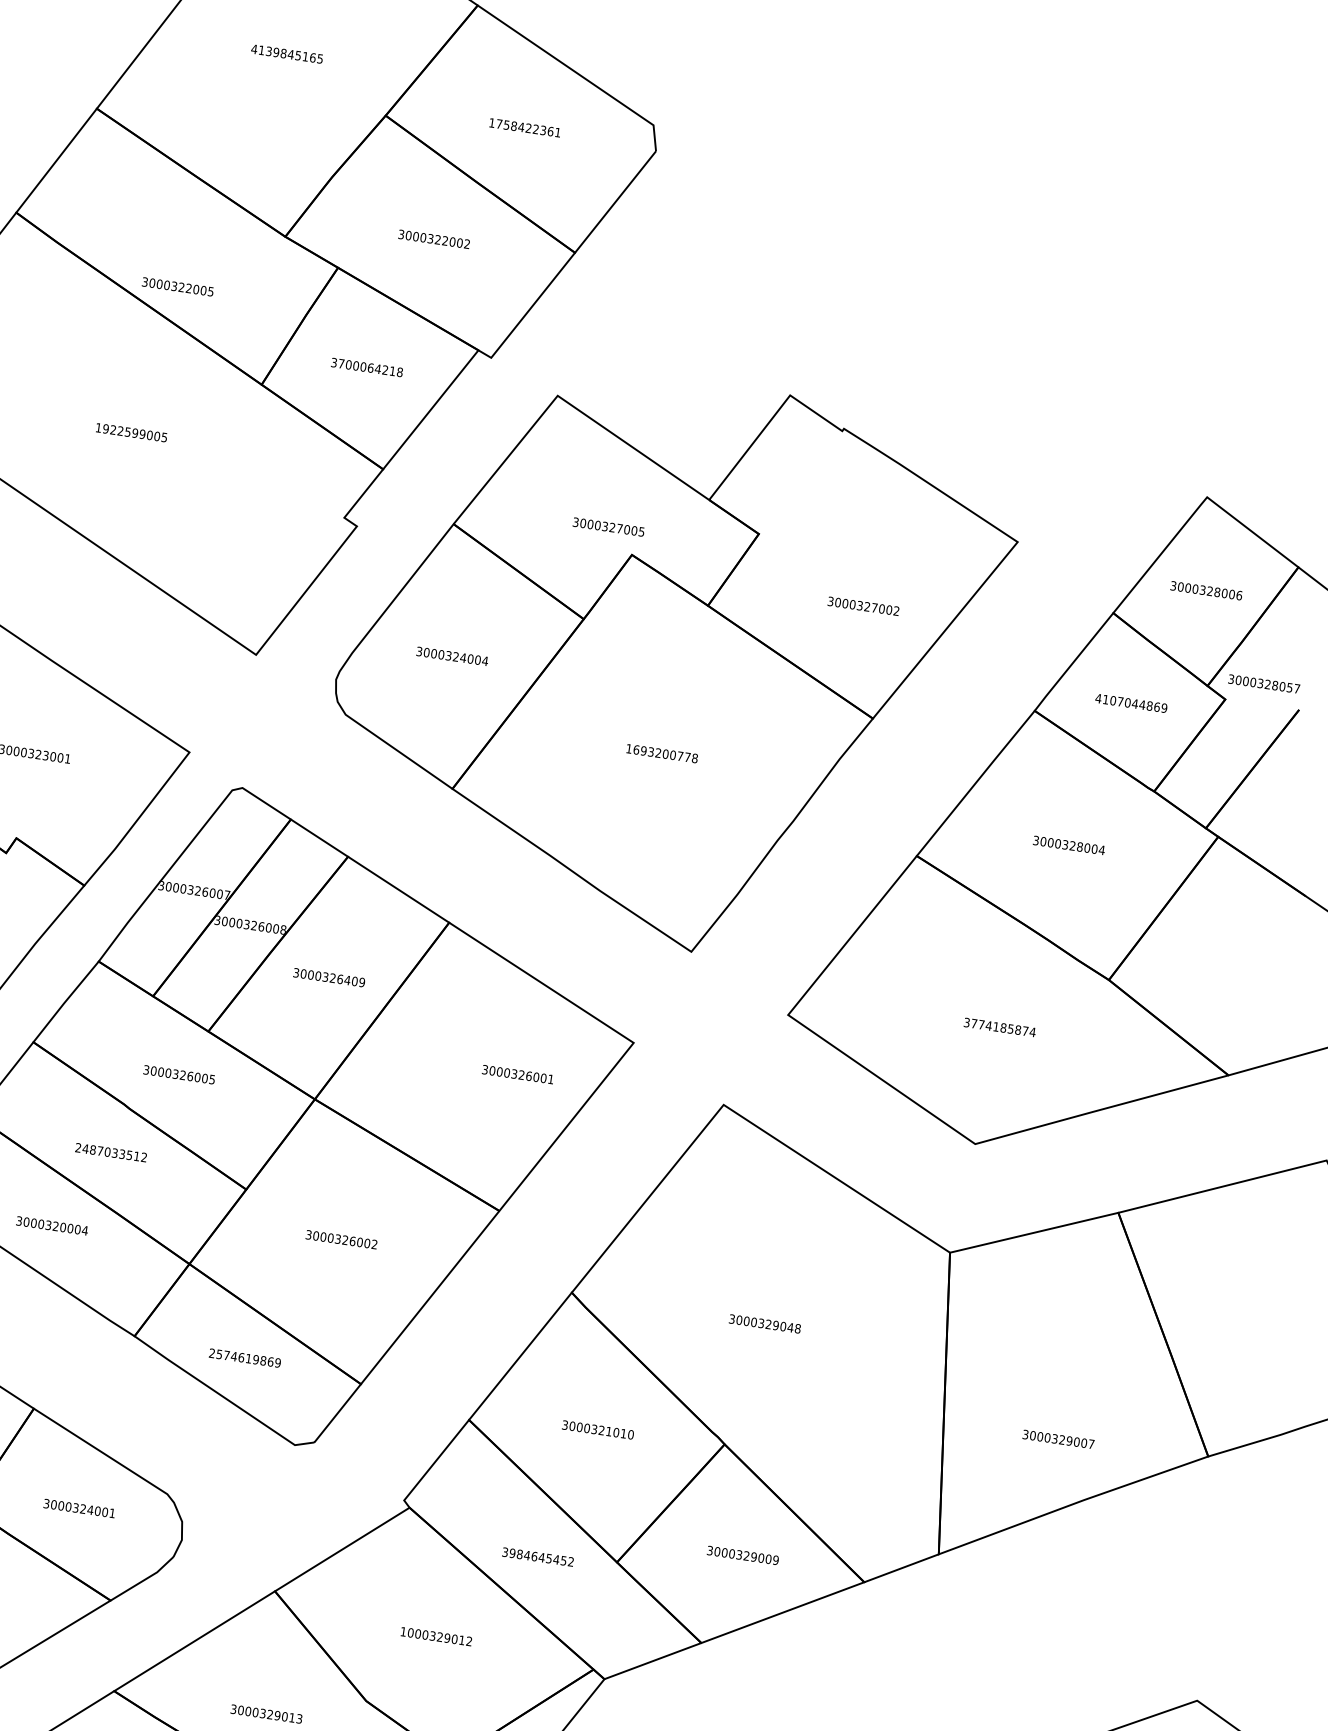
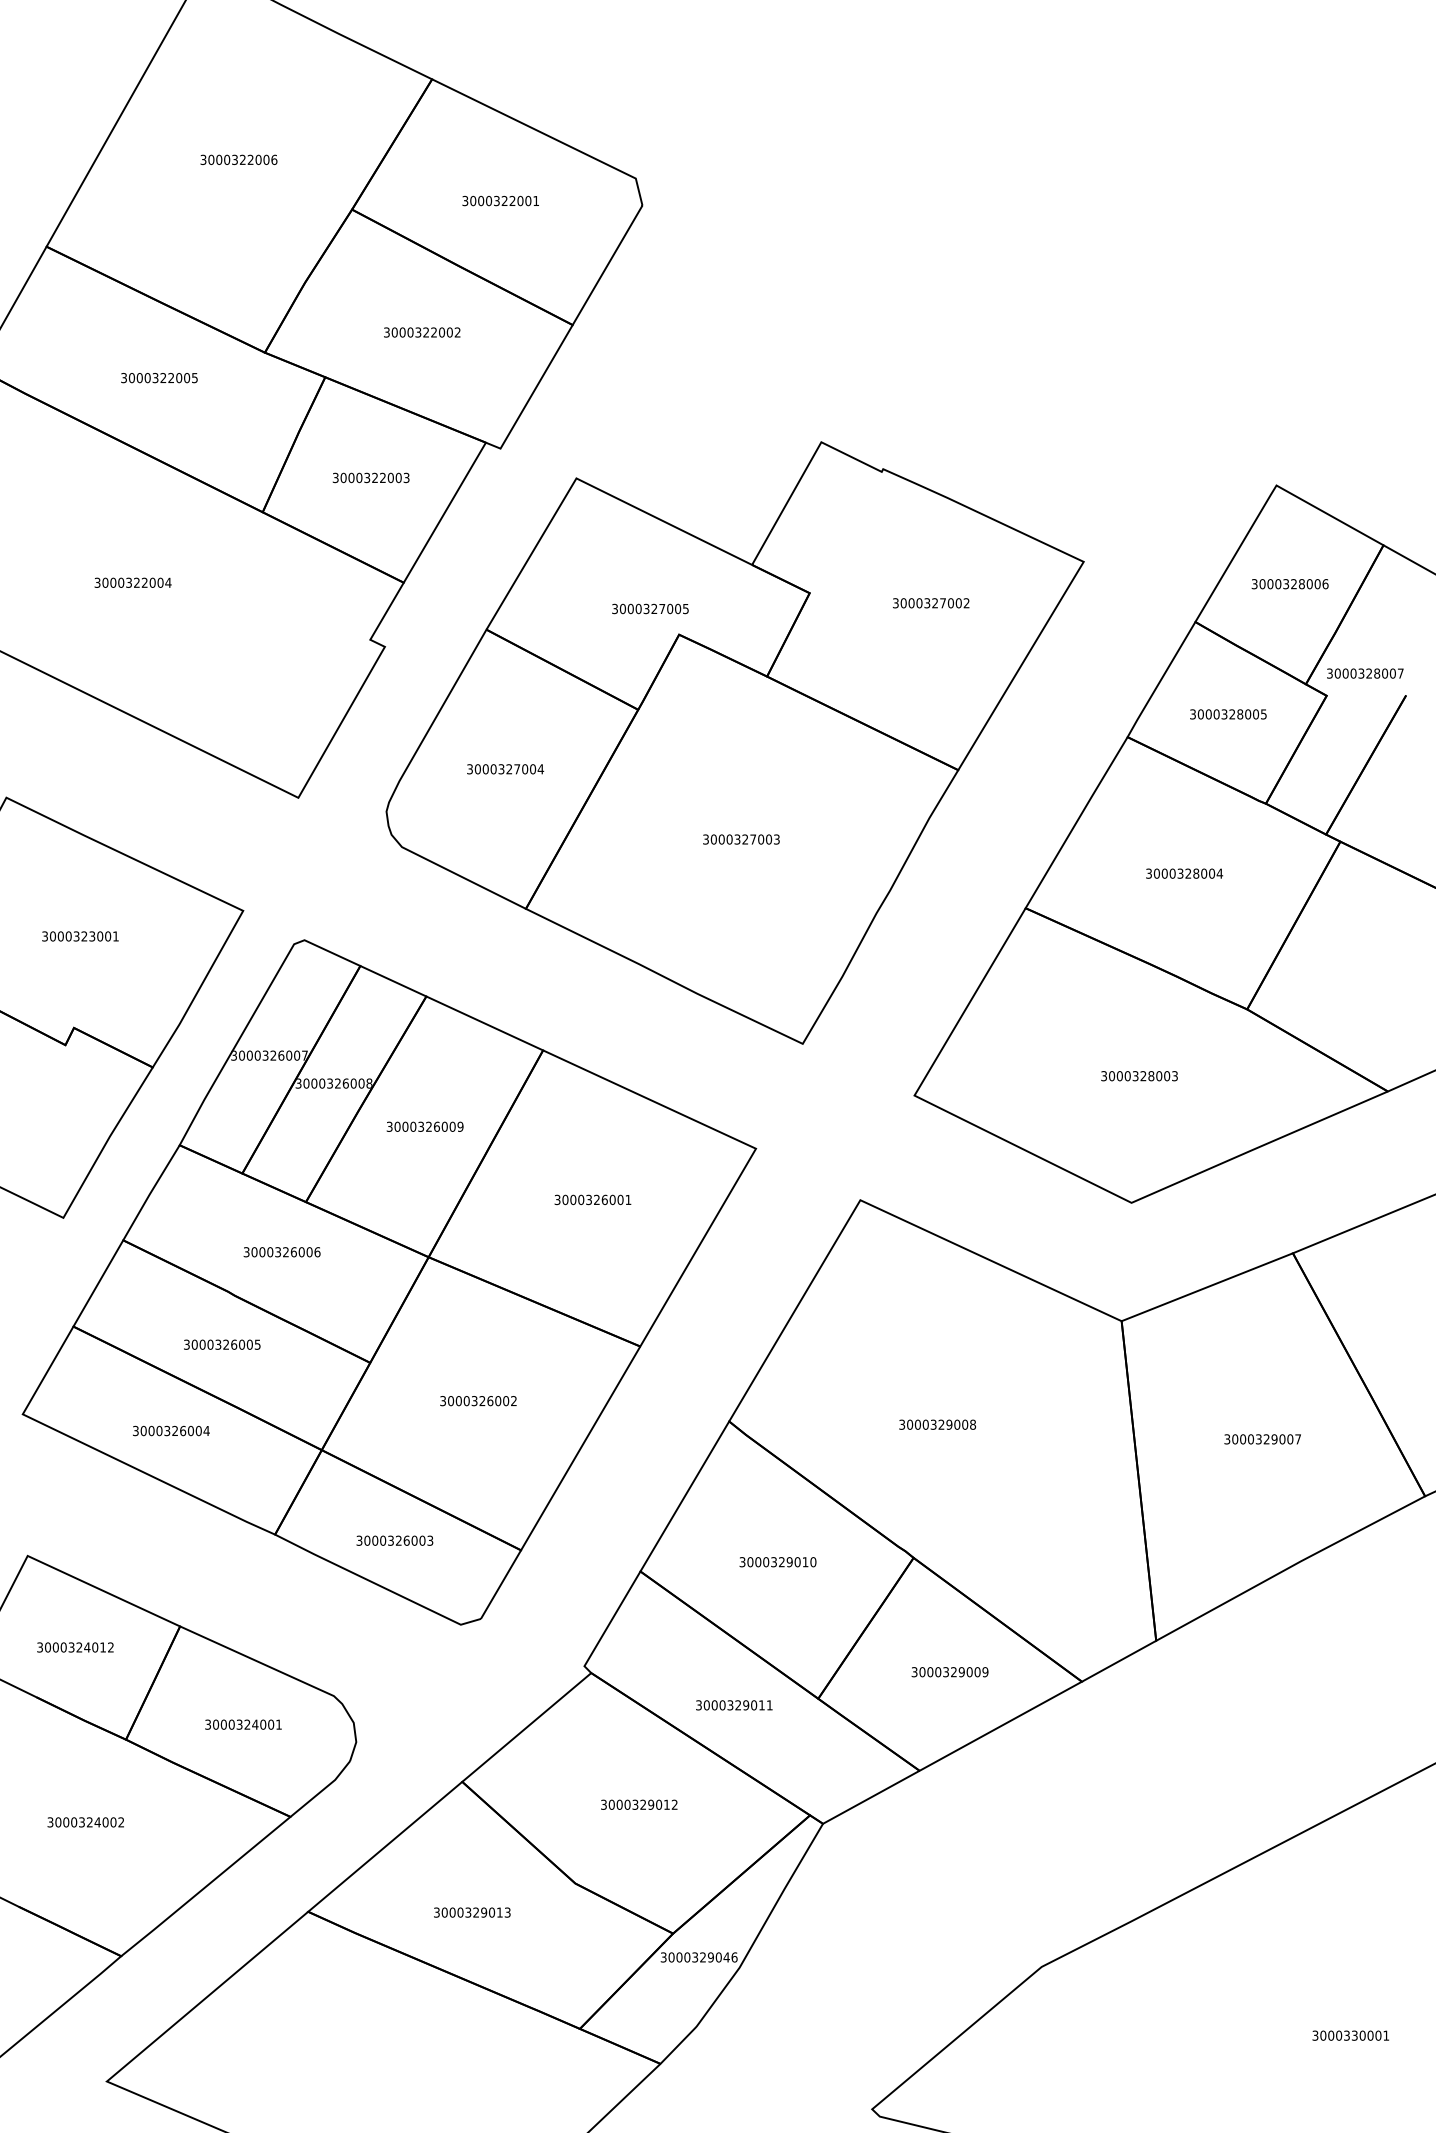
text: (286, 53) -> (238, 159), 4139845165 -> 3000322006
text: (521, 126) -> (496, 200), 1758422361 -> 3000322001
text: (177, 287) -> (159, 378), moved
text: (370, 367) -> (374, 477), 3700064218 -> 3000322003
text: (131, 432) -> (132, 582), 1922599005 -> 3000322004
text: (863, 606) -> (931, 603), moved
text: (463, 658) -> (517, 769), 3000324004 -> 3000327004
text: (1289, 687) -> (1392, 673), 3000328057 -> 3000328007
text: (1130, 703) -> (1227, 714), 4107044869 -> 3000328005
text: (662, 753) -> (741, 839), 1693200778 -> 3000327003
text: (347, 980) -> (444, 1126), 3000326409 -> 3000326009
text: (1003, 1028) -> (1143, 1076), 3774185874 -> 3000328003
text: (517, 1074) -> (592, 1199), moved
text: (212, 1079) -> (317, 1252), 3000326005 -> 3000326006
text: (111, 1152) -> (222, 1344), 2487033512 -> 3000326005
text: (63, 1227) -> (183, 1430), 3000320004 -> 3000326004
text: (790, 1327) -> (964, 1424), 3000329048 -> 3000329008
text: (244, 1357) -> (394, 1540), 2574619869 -> 3000326003
text: (608, 1431) -> (789, 1562), 3000321010 -> 3000329010
text: (1058, 1439) -> (1262, 1439), moved
text: (541, 1557) -> (737, 1705), 3984645452 -> 3000329011
text: (403, 1631) -> (603, 1804), 1000329012 -> 3000329012

